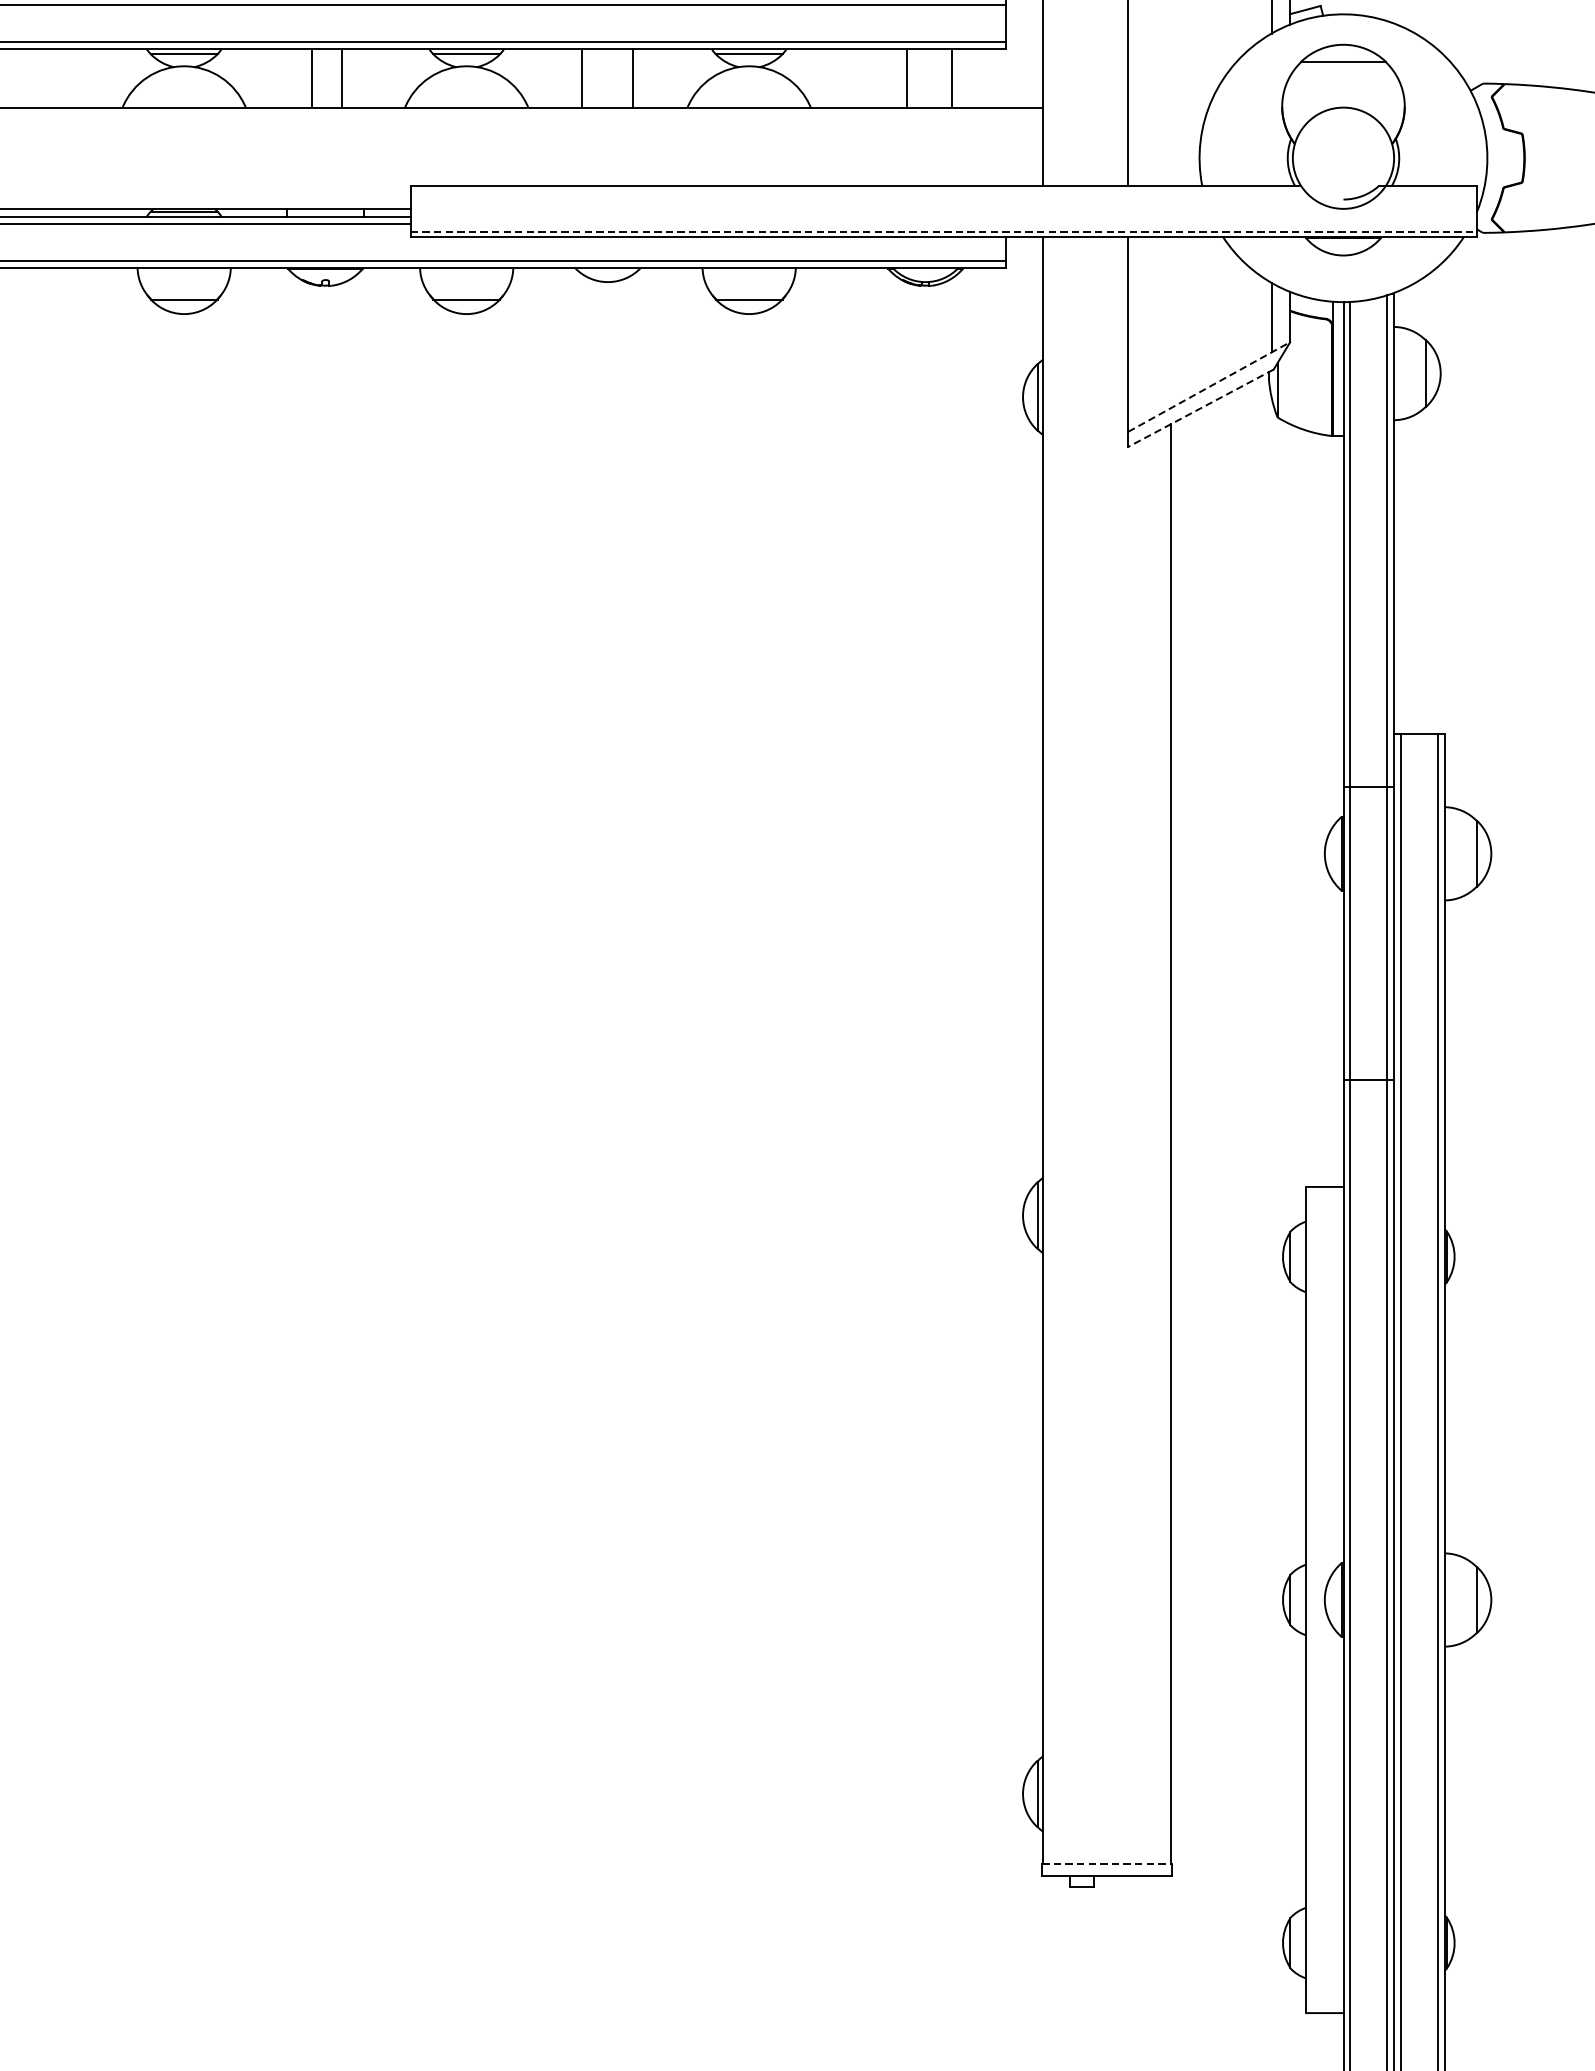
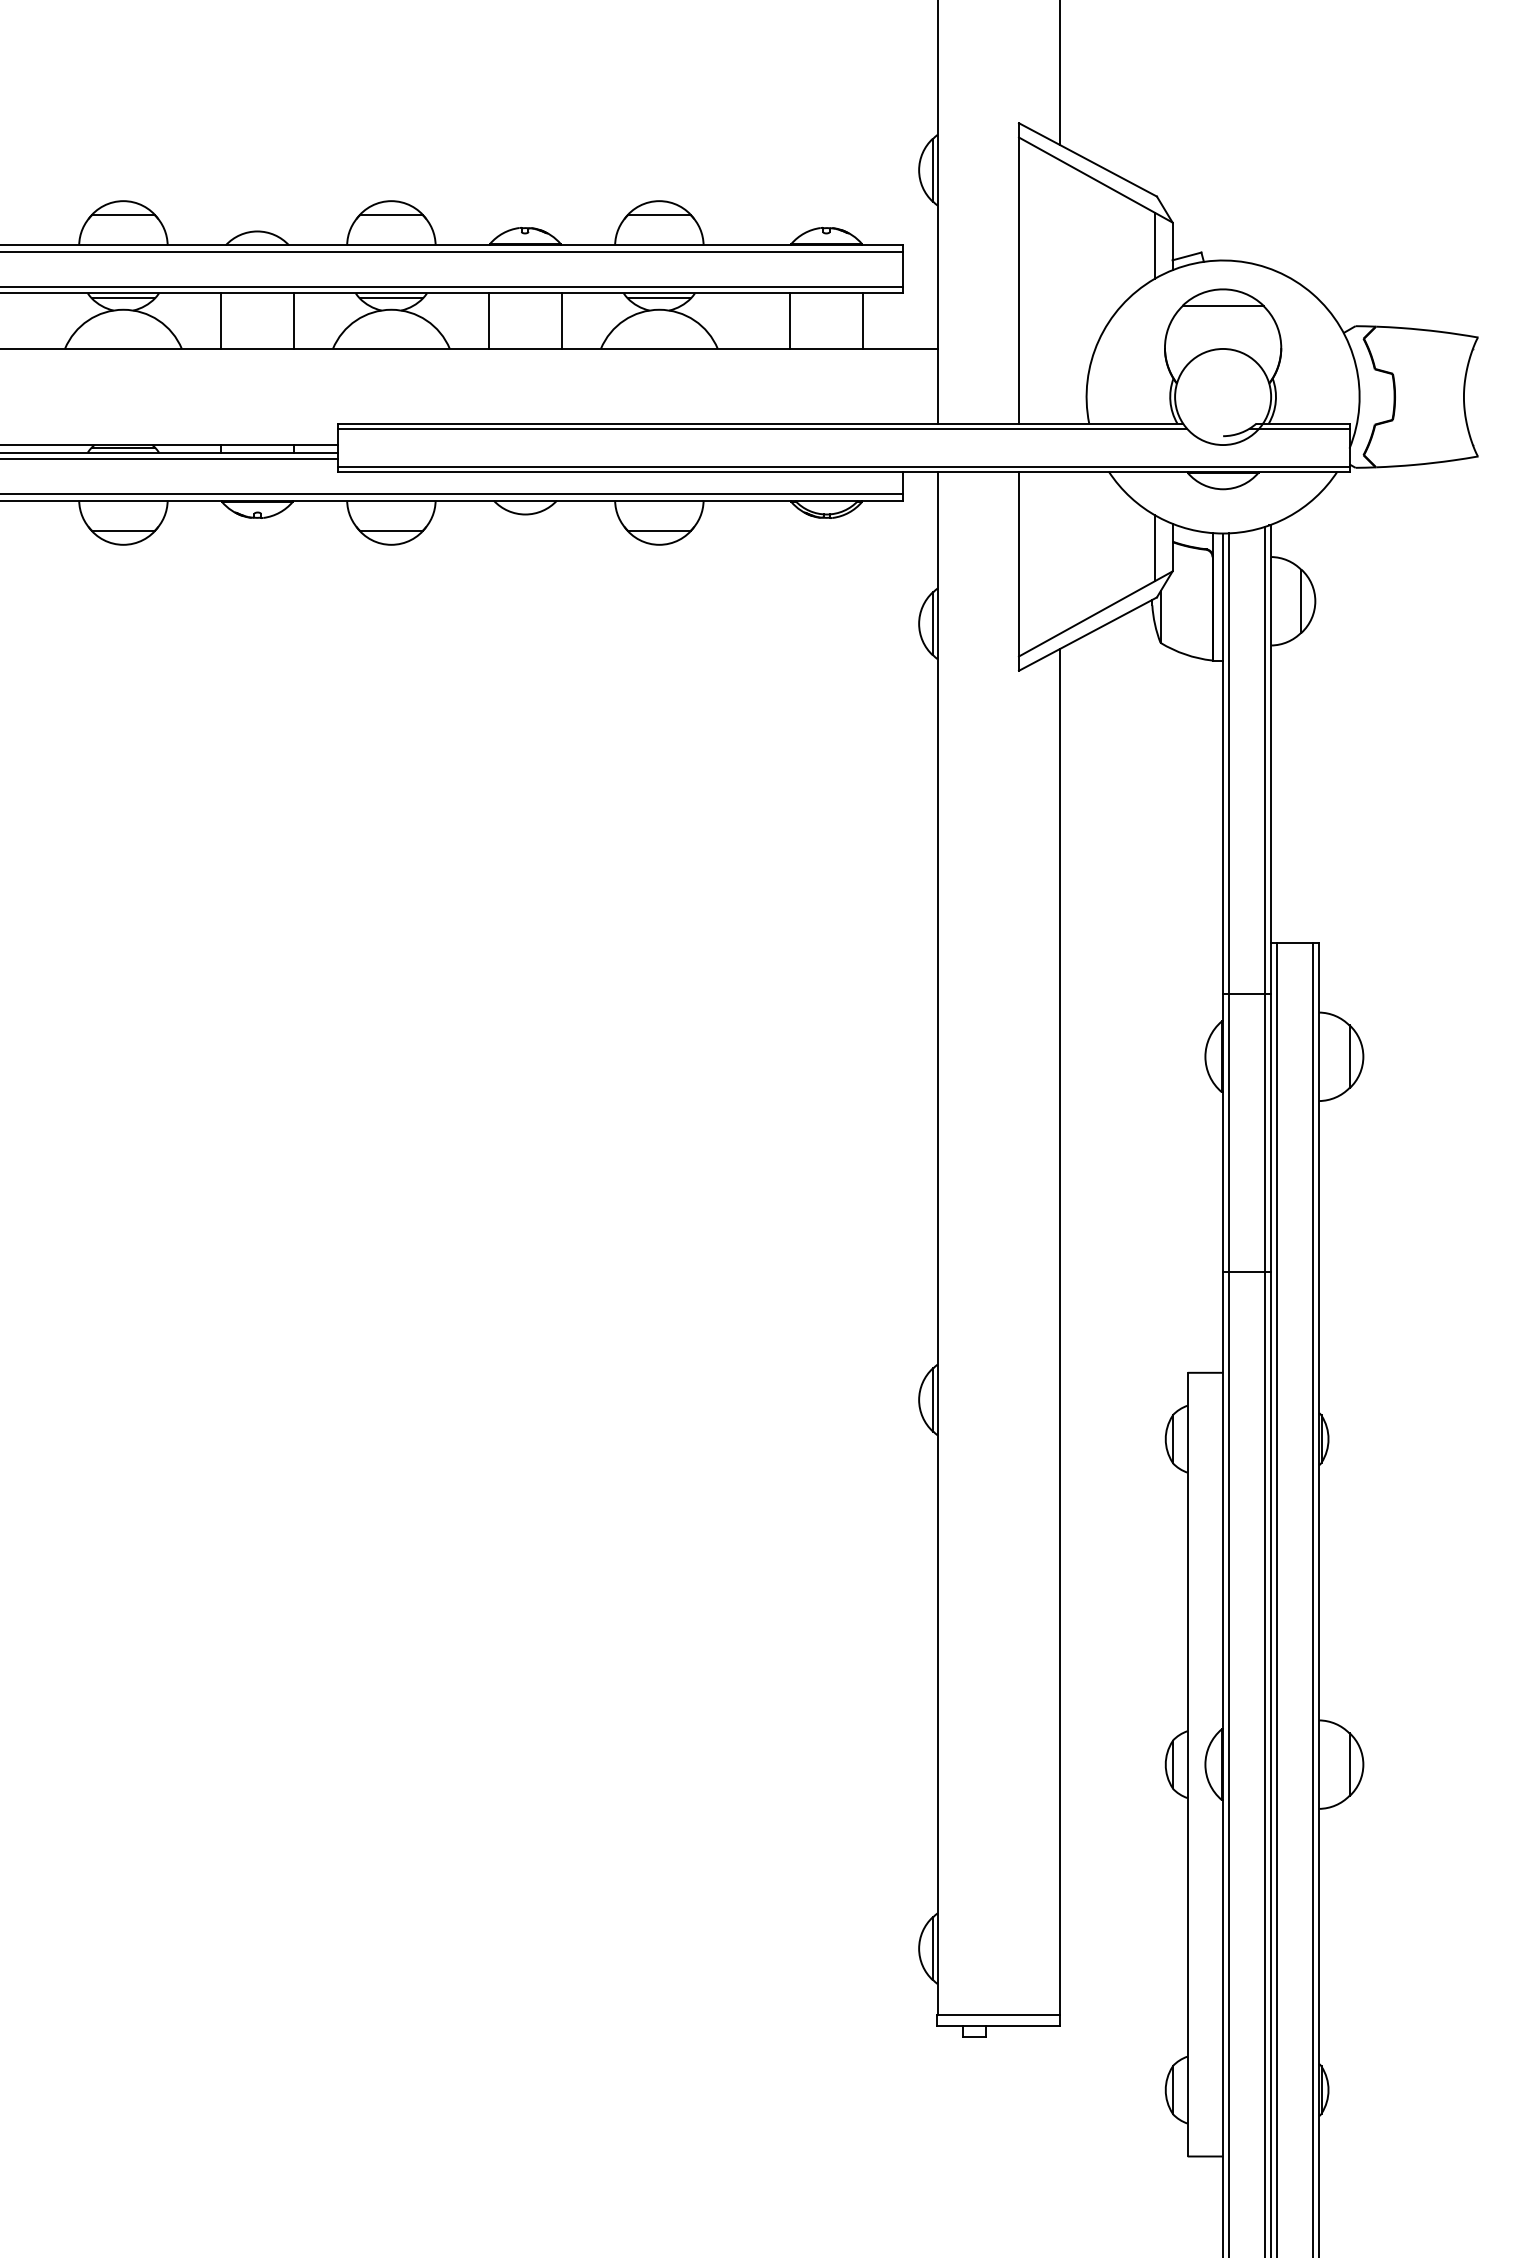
line: (312, 77) -> (294, 320), moved
line: (341, 77) -> (220, 320), moved
line: (582, 77) -> (562, 320), moved
line: (632, 77) -> (488, 320), moved
line: (907, 77) -> (863, 320), moved
line: (952, 77) -> (790, 320), moved
line: (857, 191) -> (762, 428), added
line: (1424, 191) -> (1299, 428), added
line: (943, 231) -> (843, 466), dashed -> solid
line: (1208, 386) -> (1095, 613), dashed -> solid
line: (1200, 408) -> (1087, 634), dashed -> solid
line: (1107, 1863) -> (999, 2014), dashed -> solid

